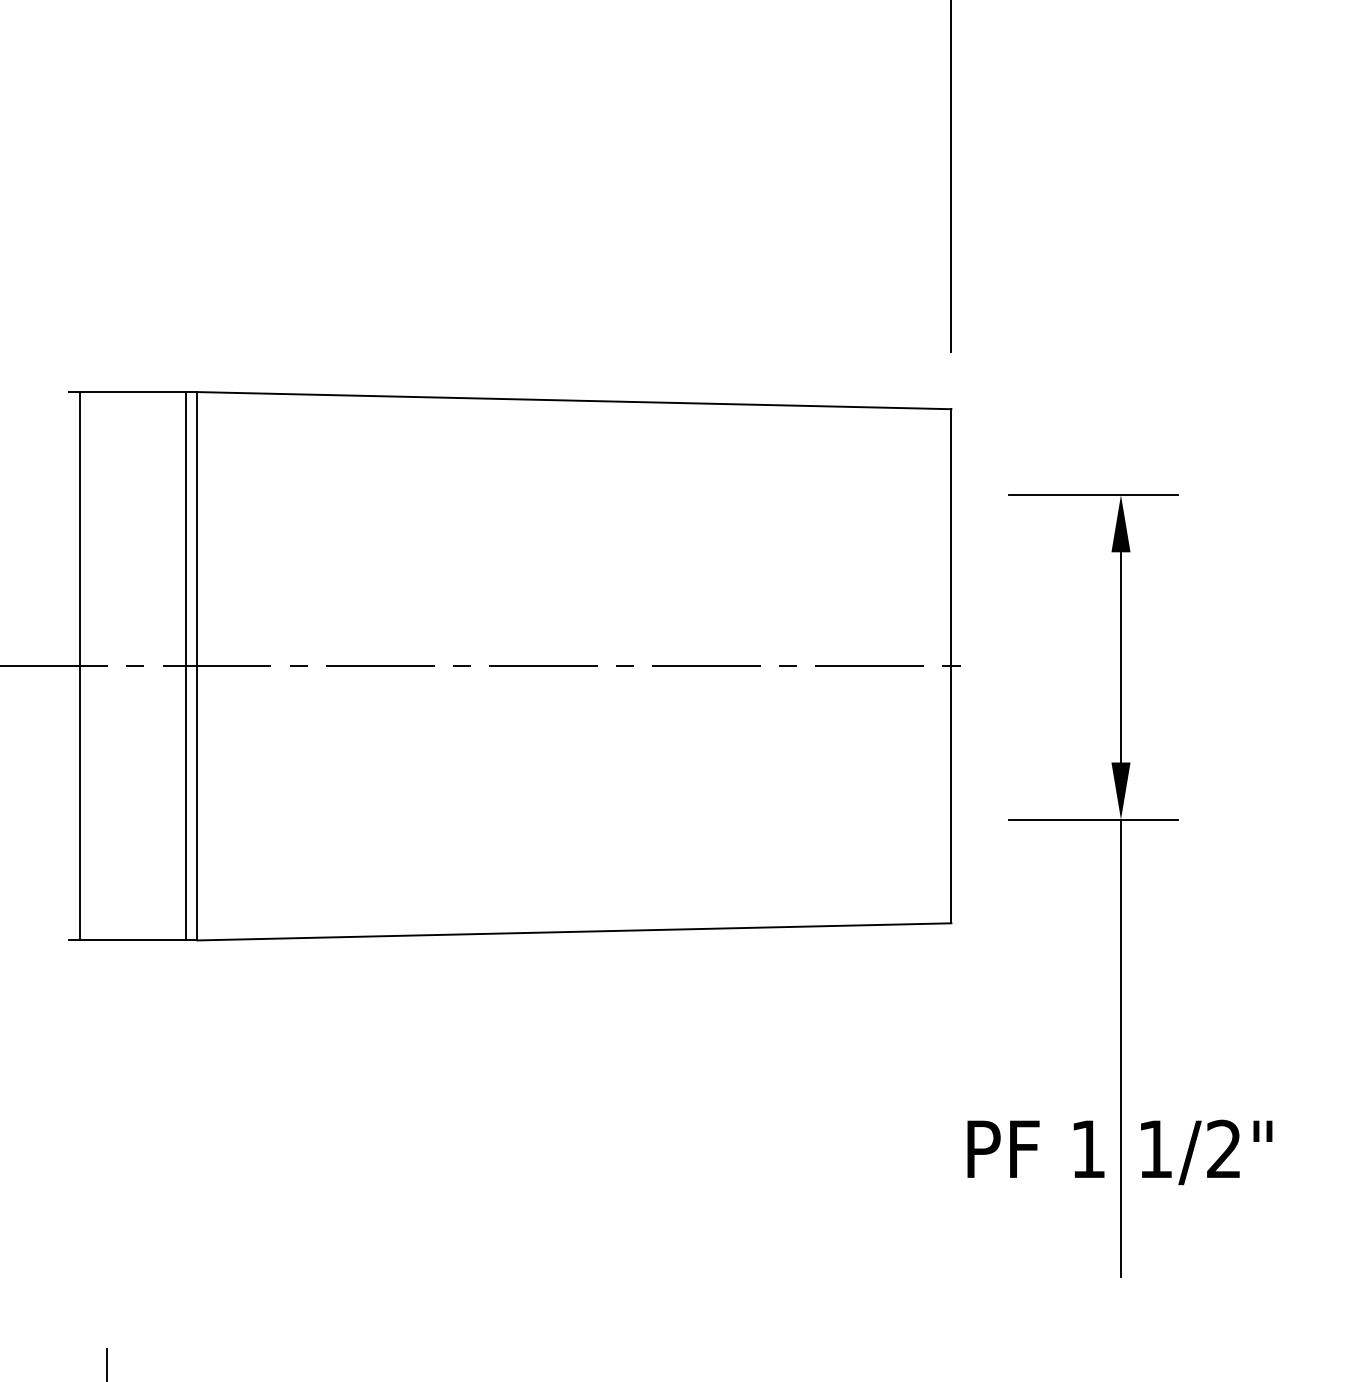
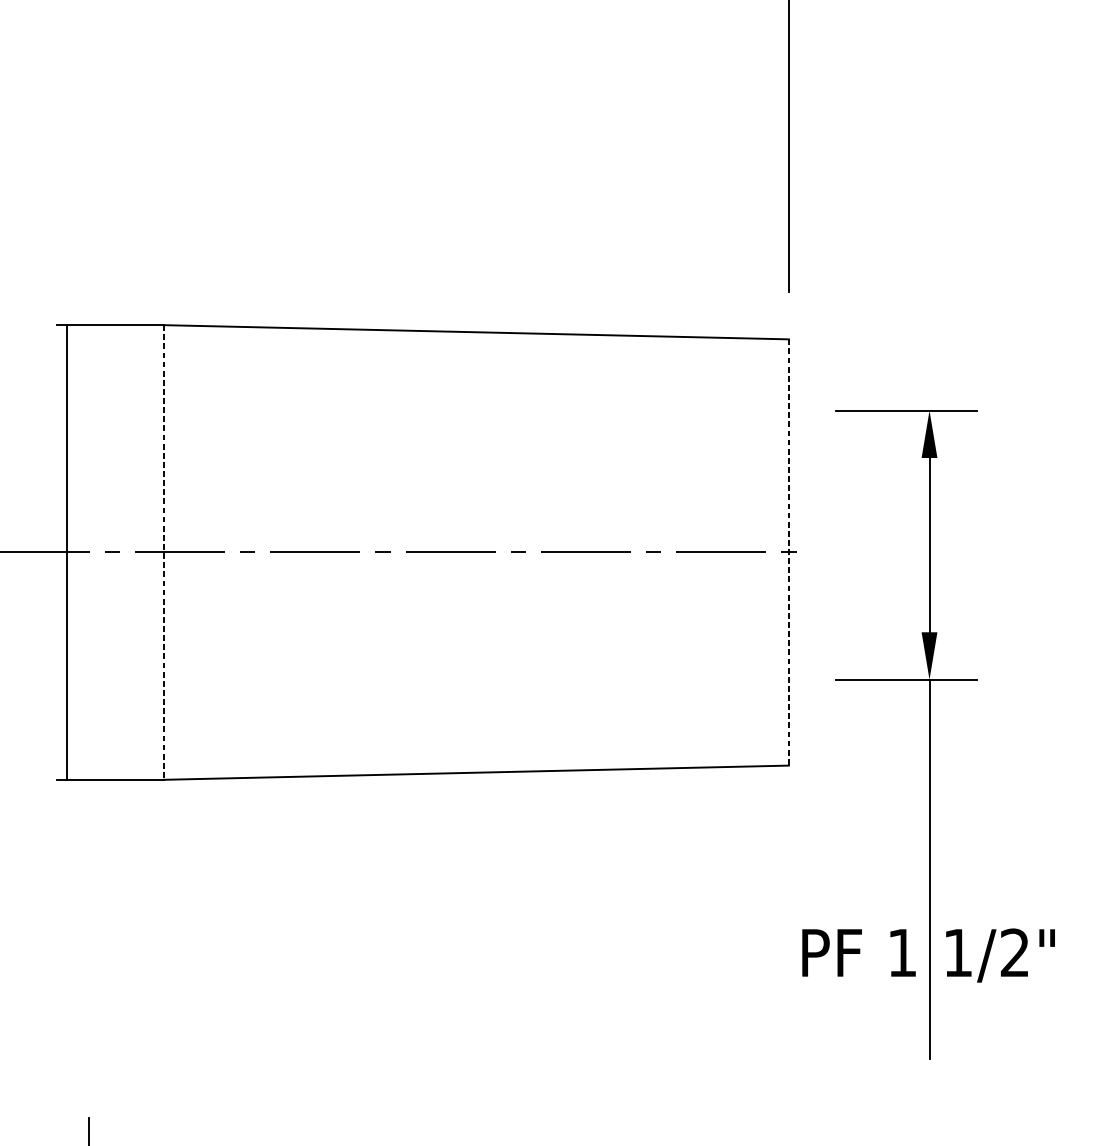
line: (185, 666) -> (153, 552), removed
line: (197, 666) -> (163, 552), solid -> dashed
line: (951, 666) -> (788, 552), solid -> dashed

